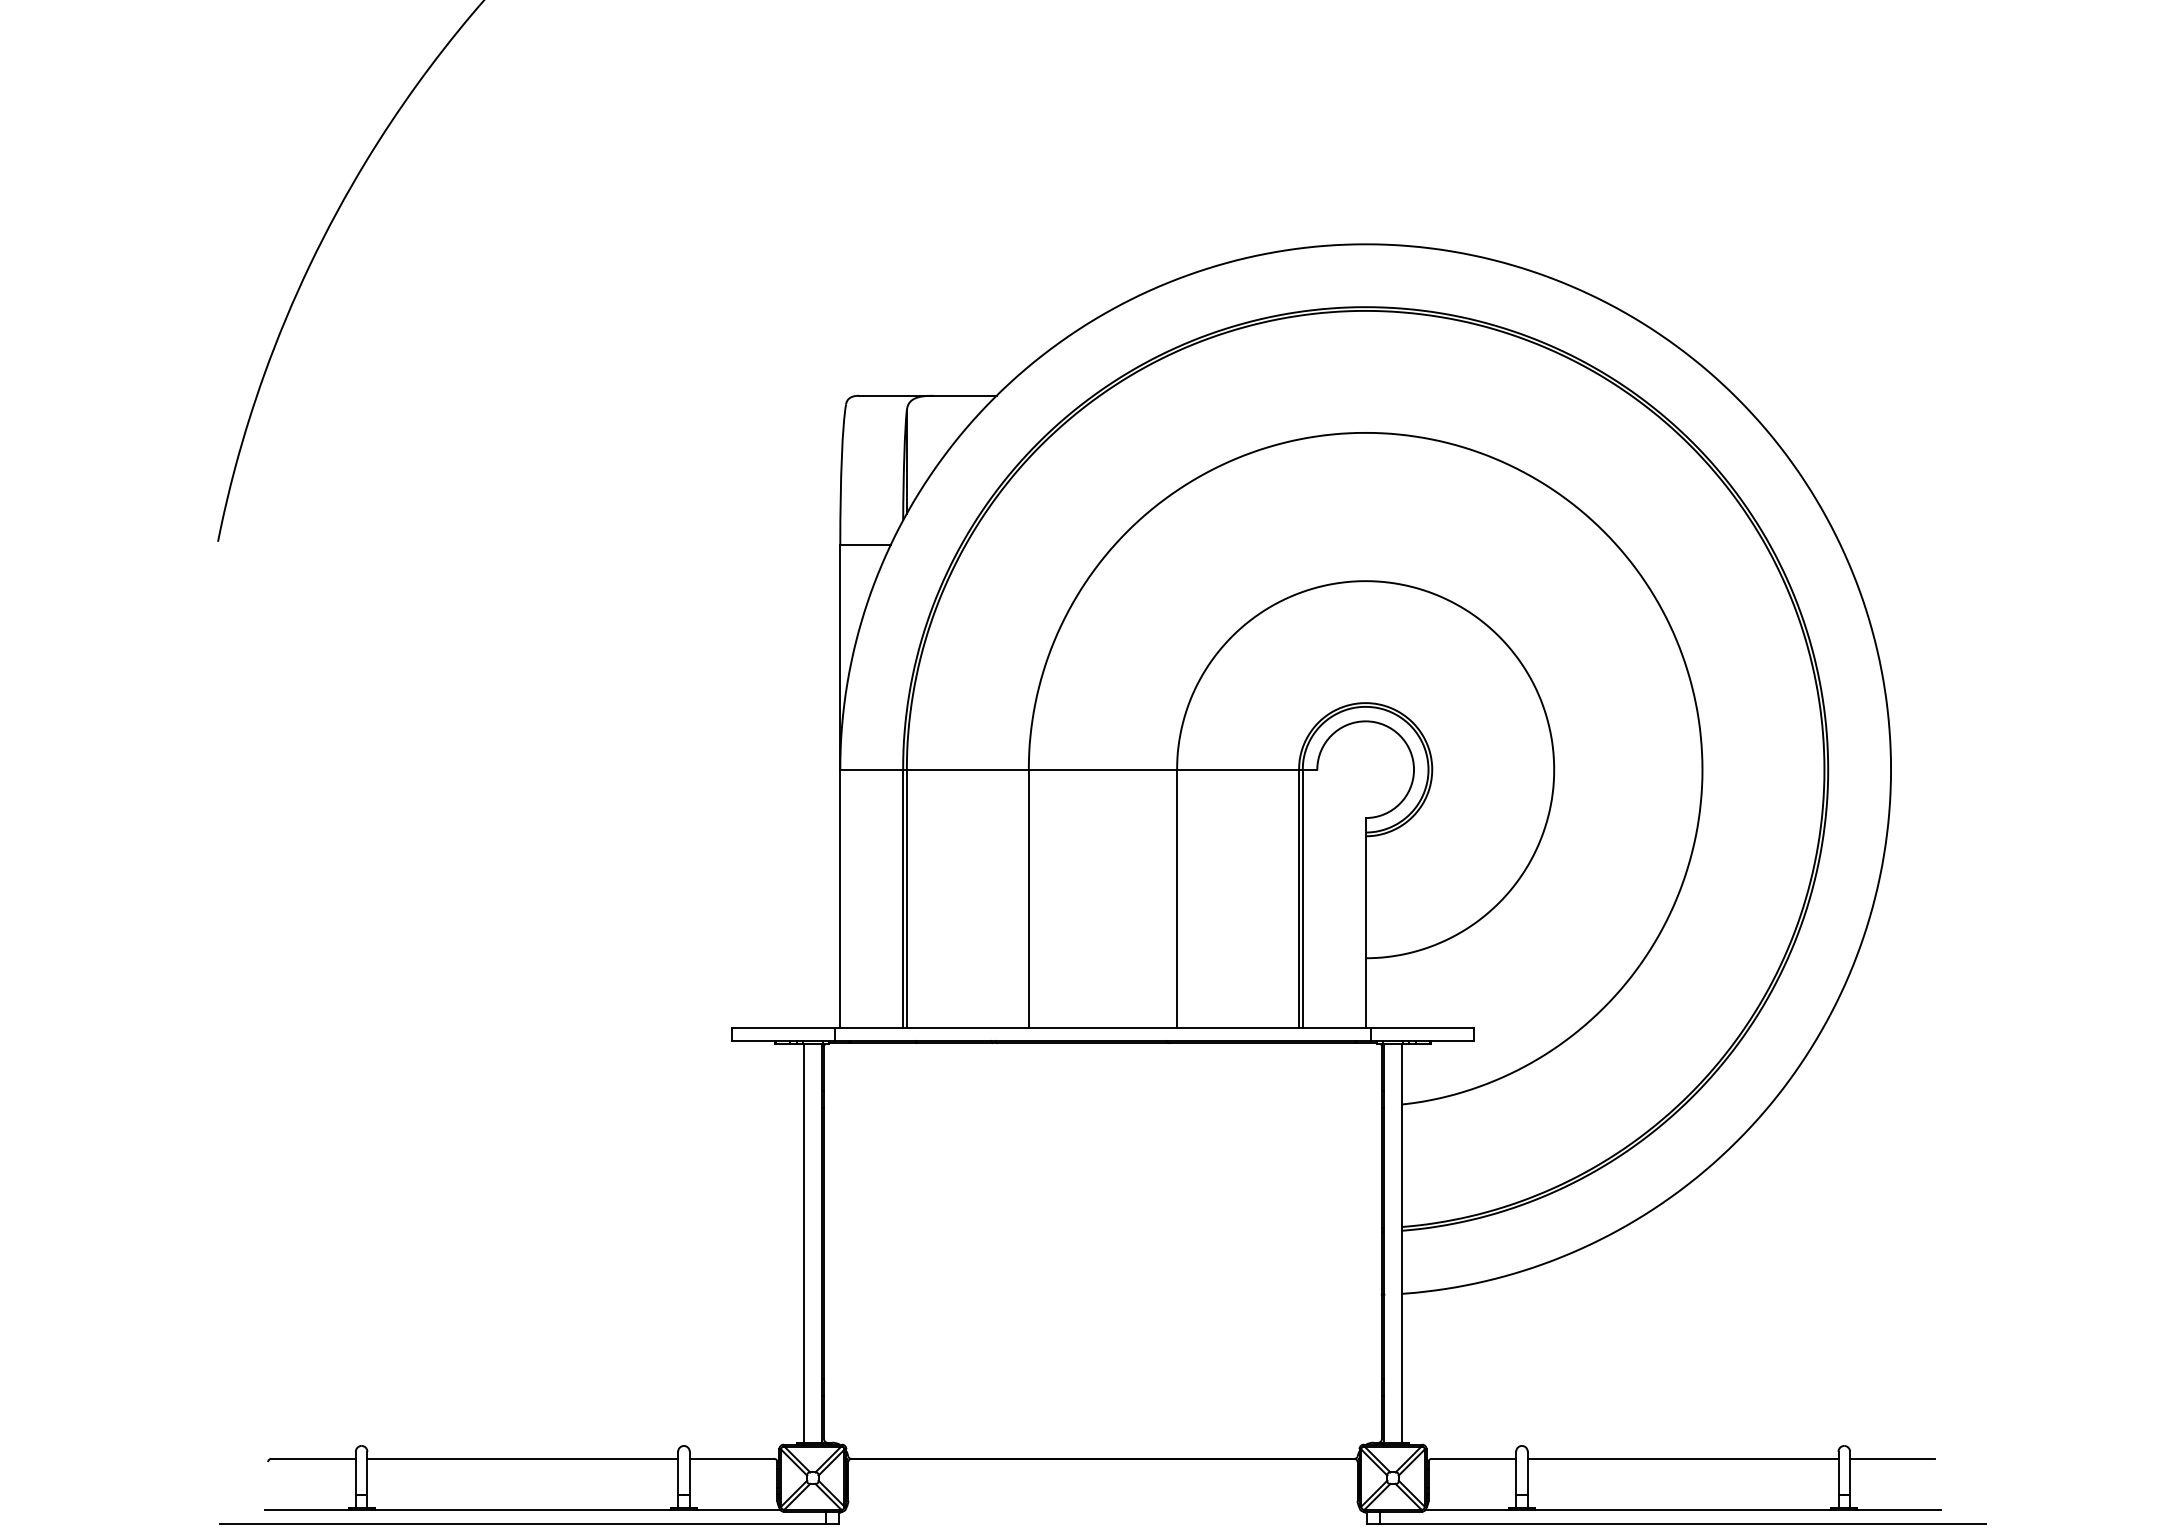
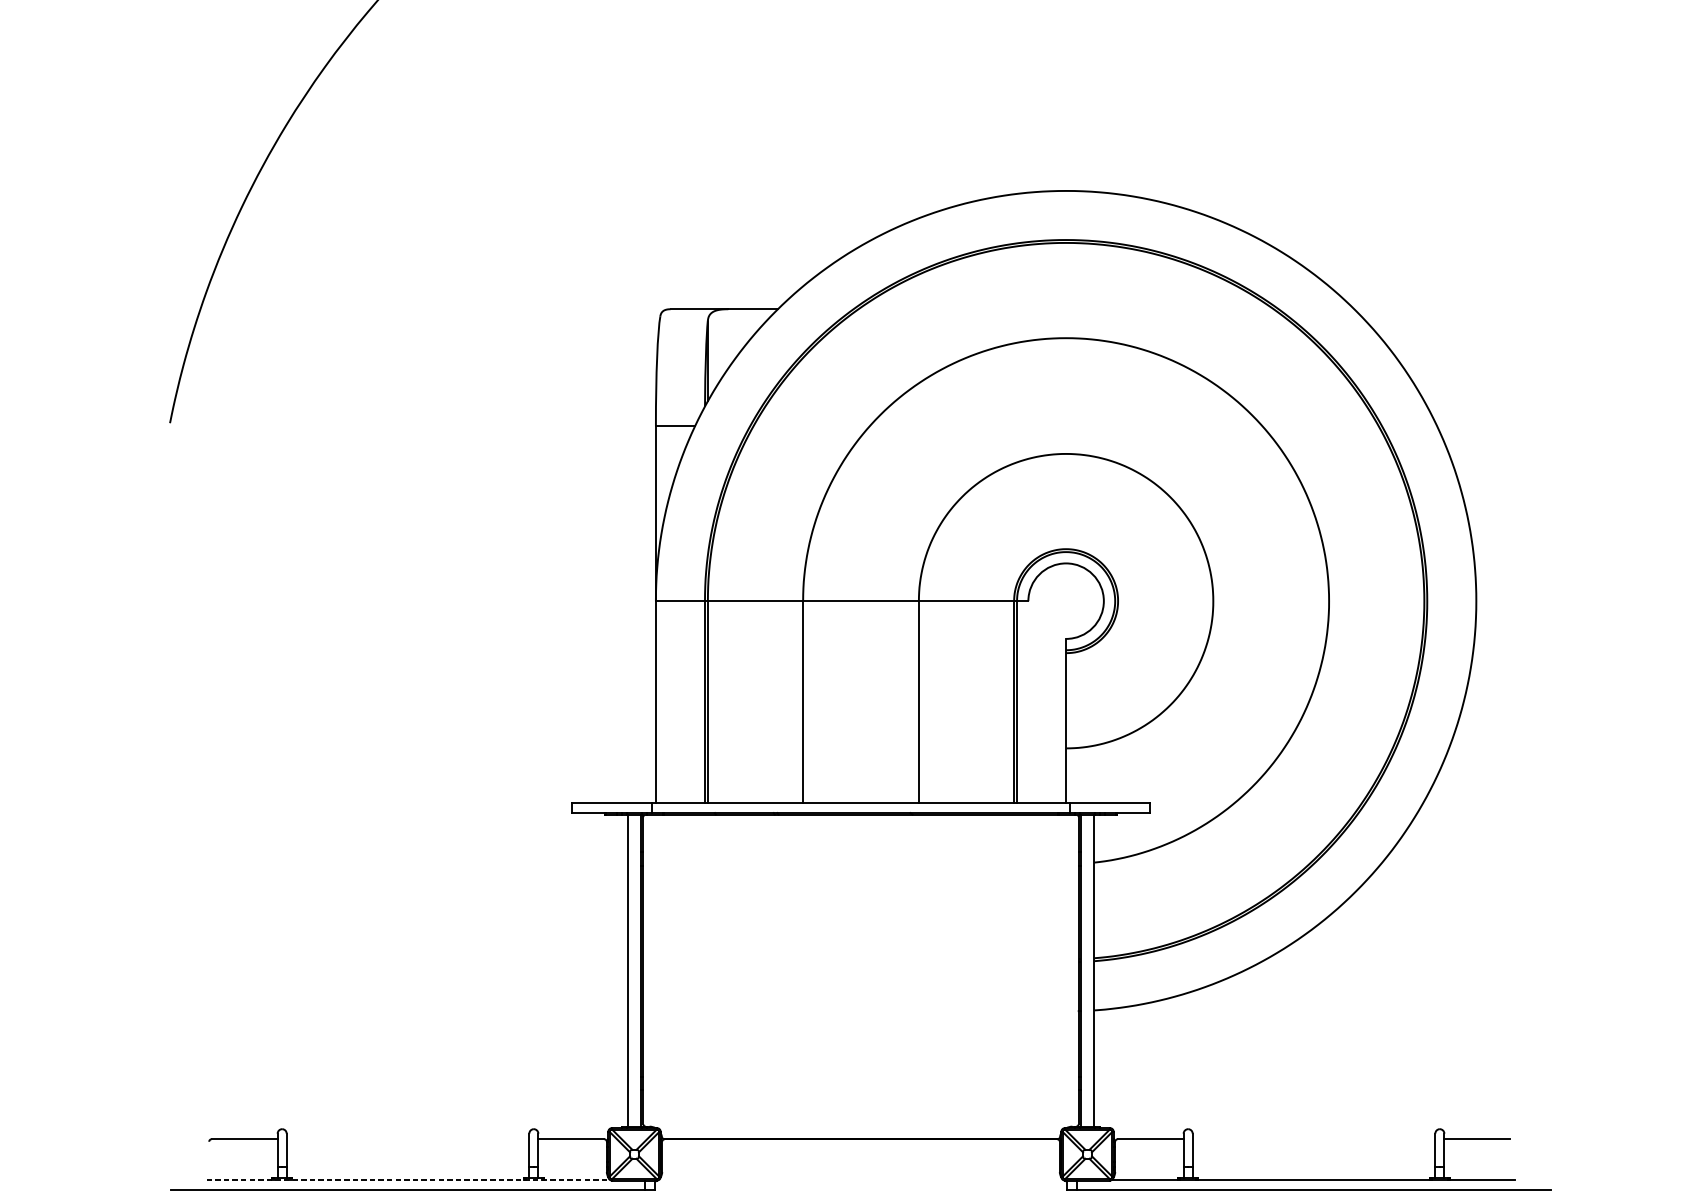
line: (522, 1458) -> (407, 1138), removed
line: (1682, 1458) -> (1313, 1138), removed
line: (522, 1510) -> (407, 1179), solid -> dashed

